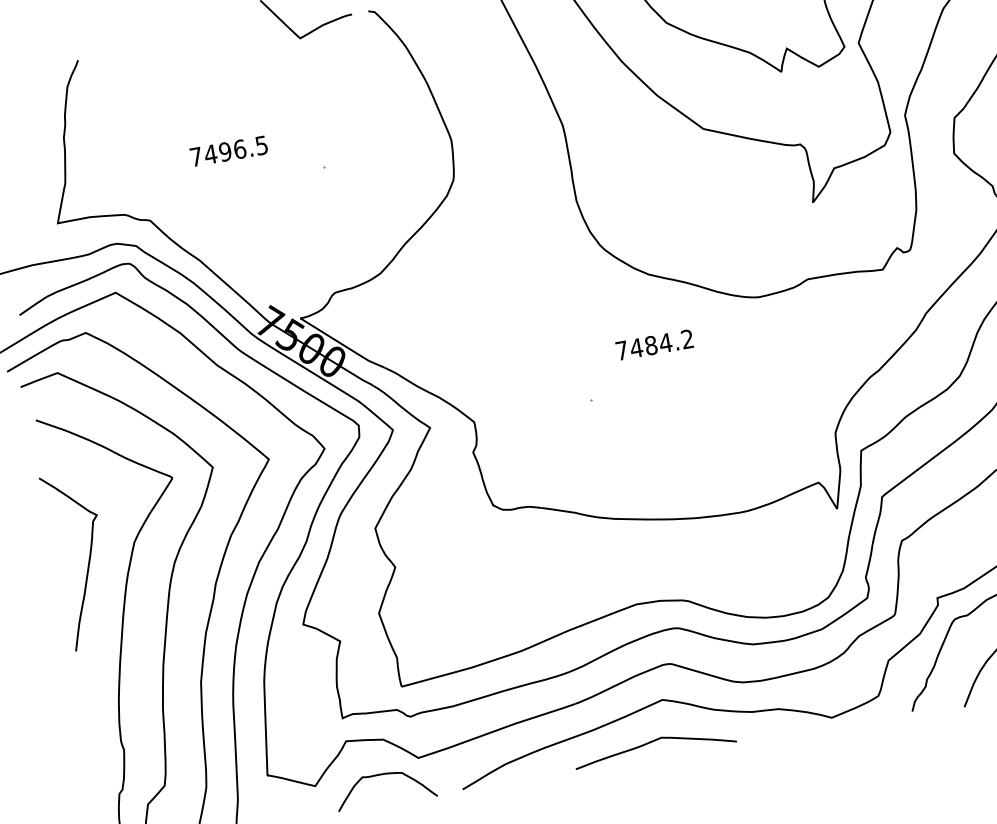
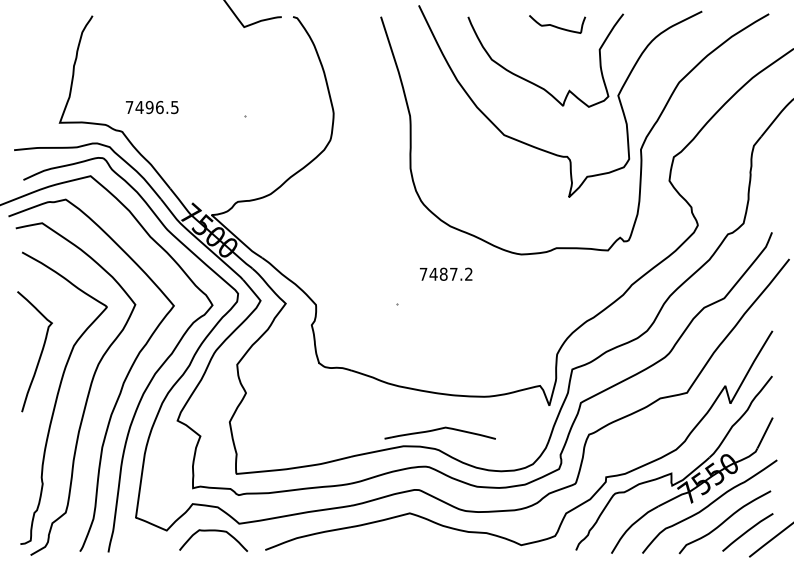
text: (229, 151) -> (152, 107), moved
text: (665, 343) -> (453, 274), 7484.2 -> 7487.2
part: (653, 746) -> (439, 432), moved

